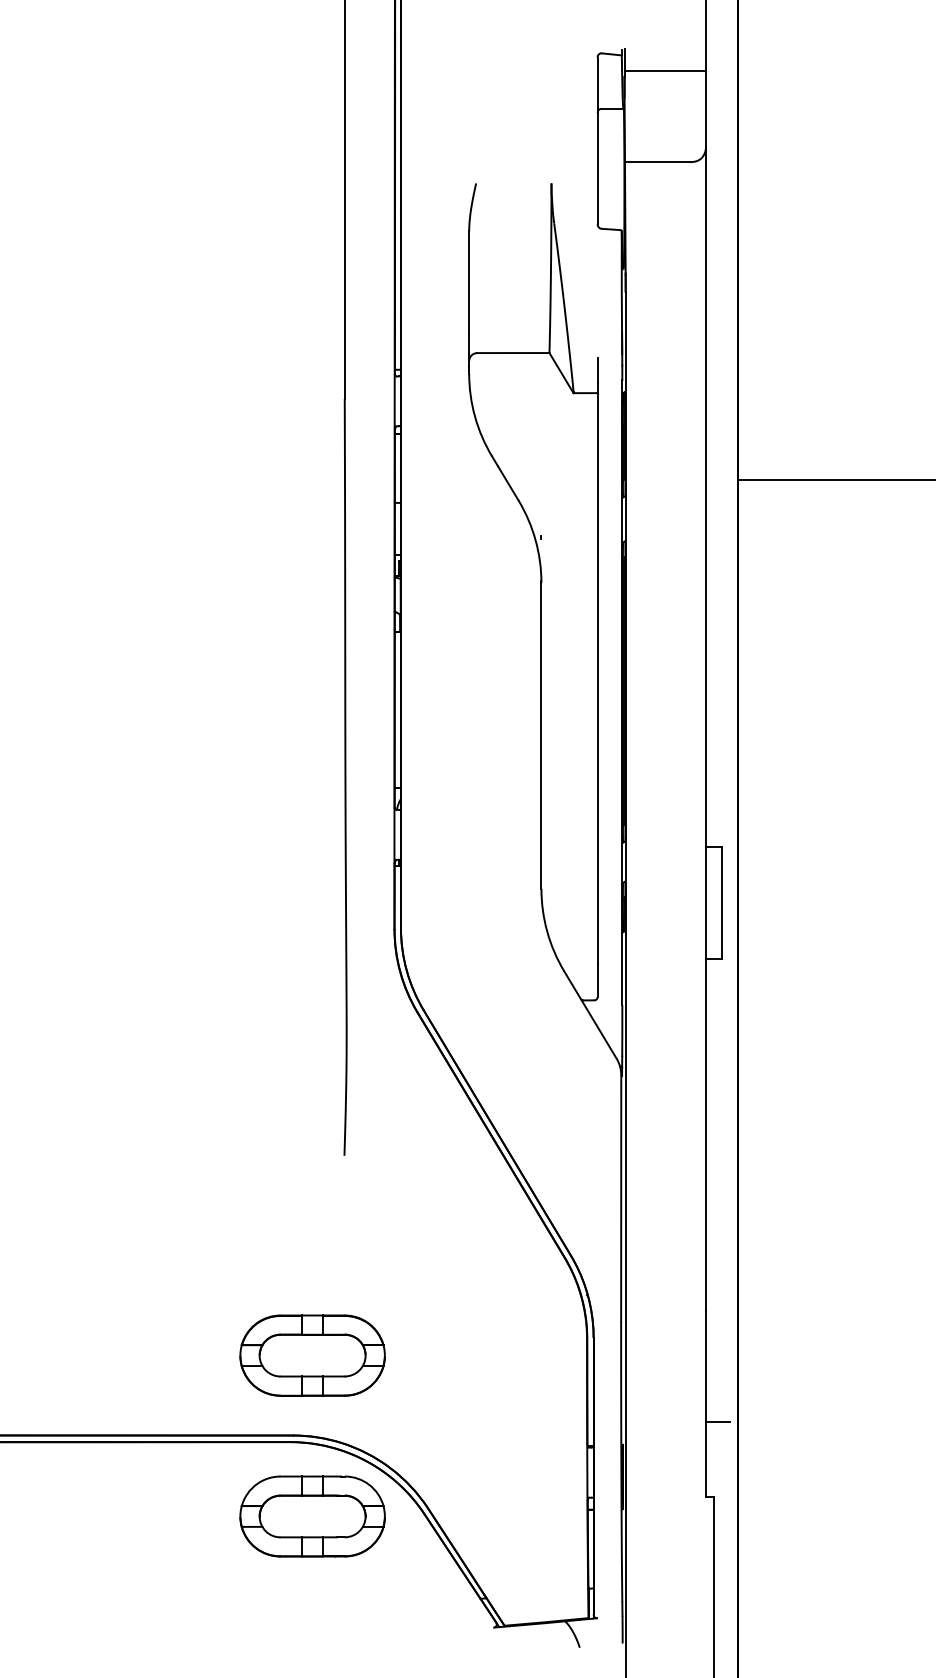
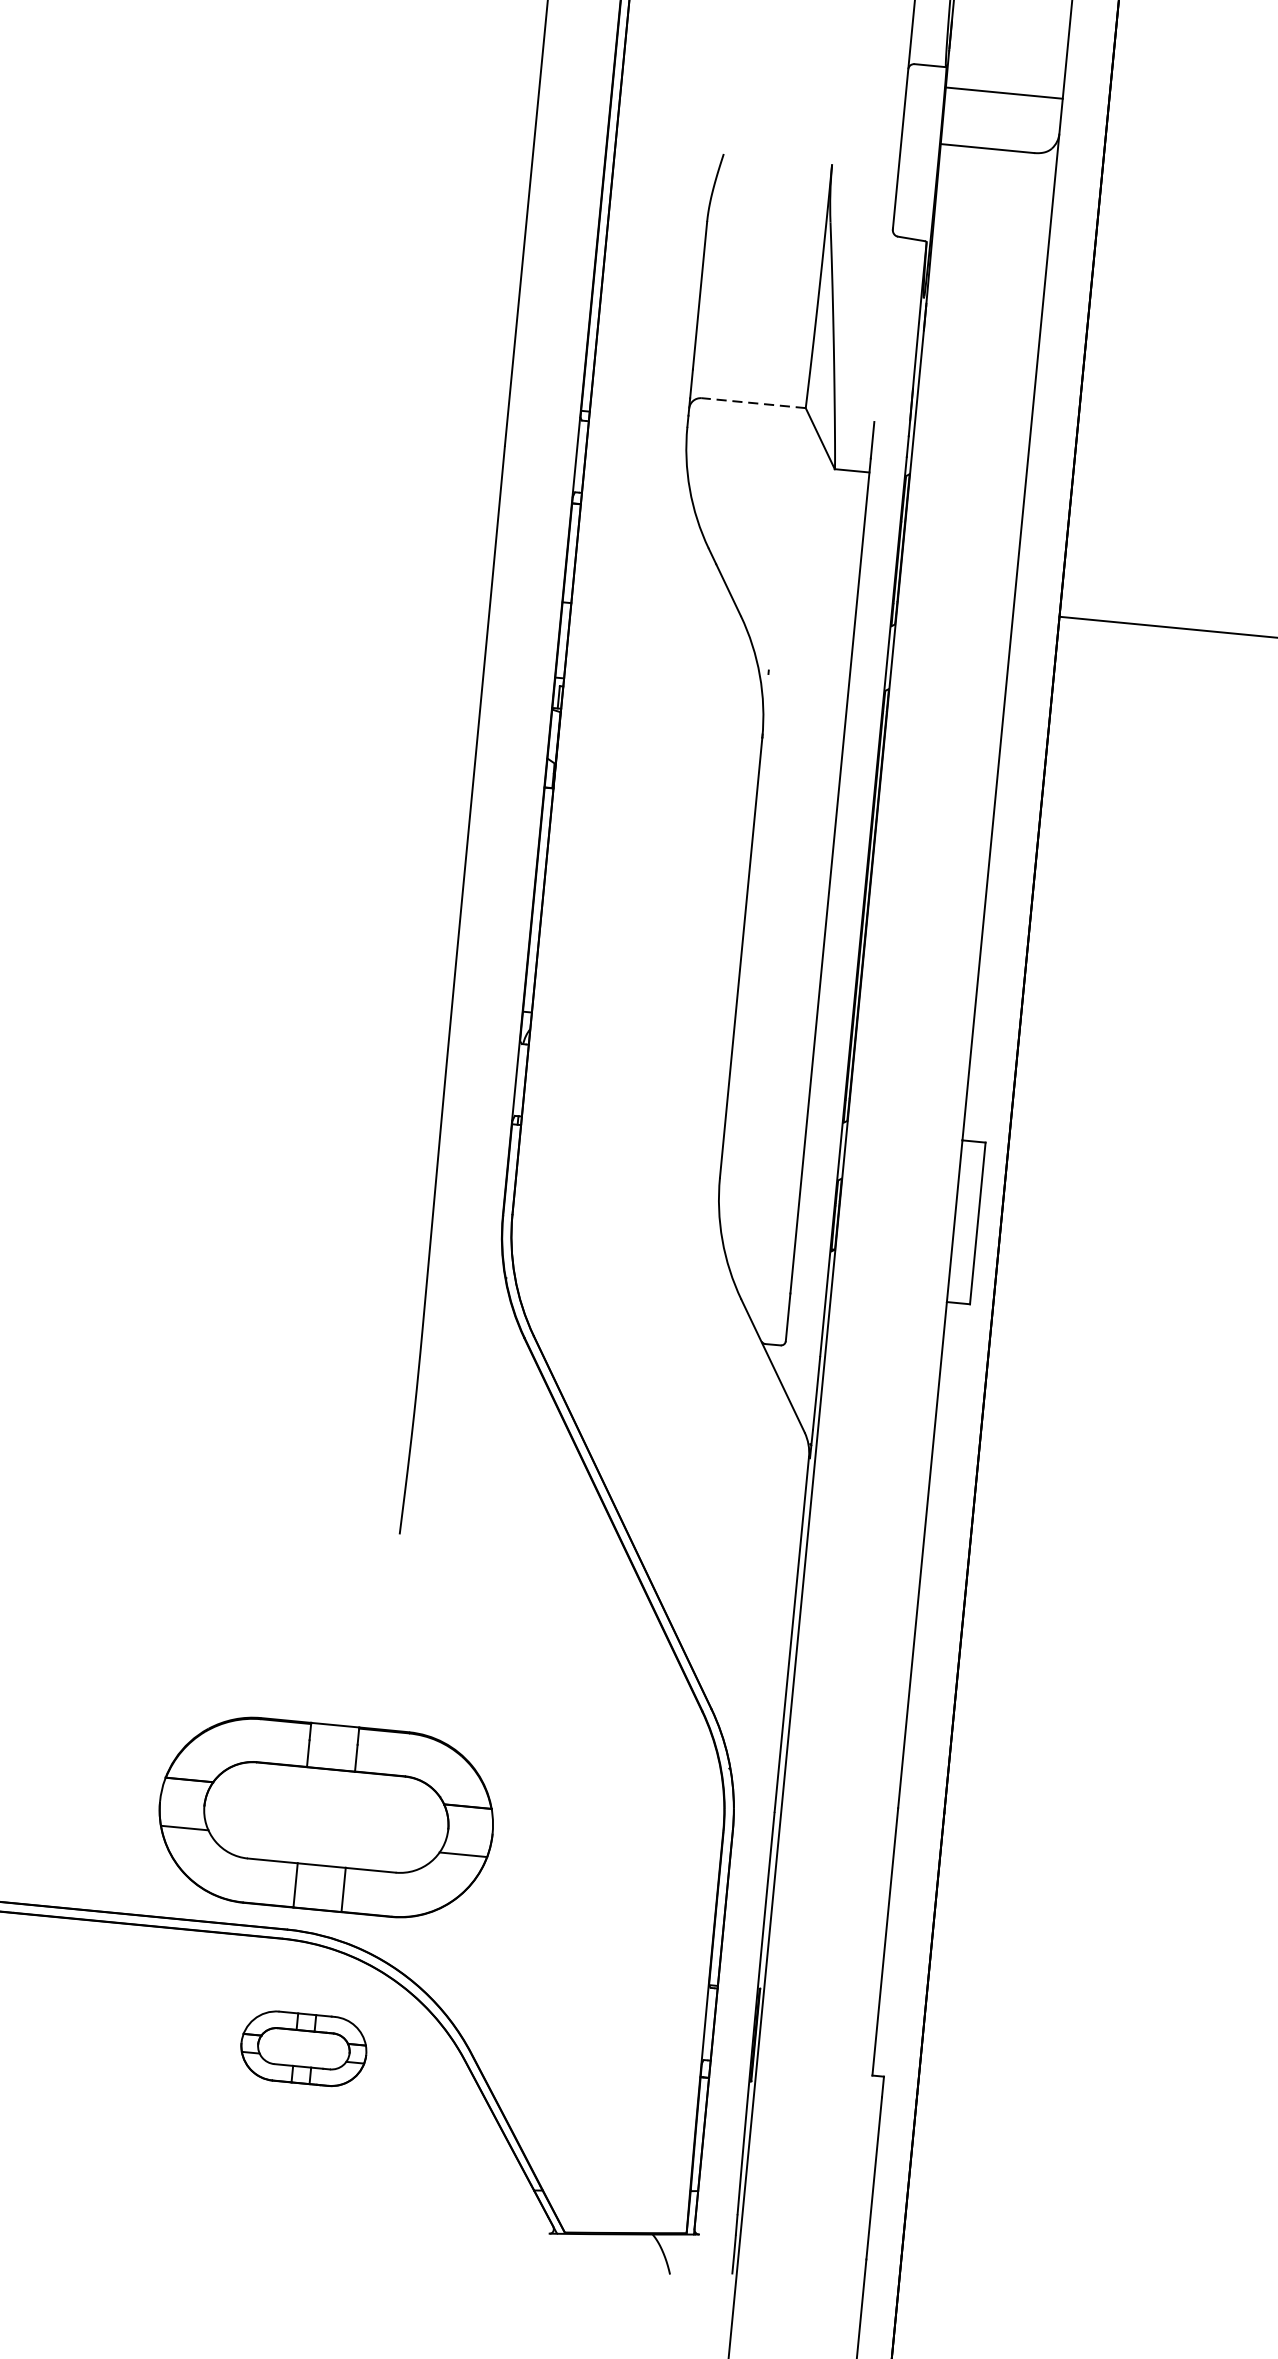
line: (665, 70) -> (1004, 92), moved
line: (512, 353) -> (752, 403), solid -> dashed
part: (312, 1355) -> (326, 1817), size x1.6
line: (718, 1422) -> (900, 1969), removed
part: (312, 1516) -> (303, 2048), size x0.6

